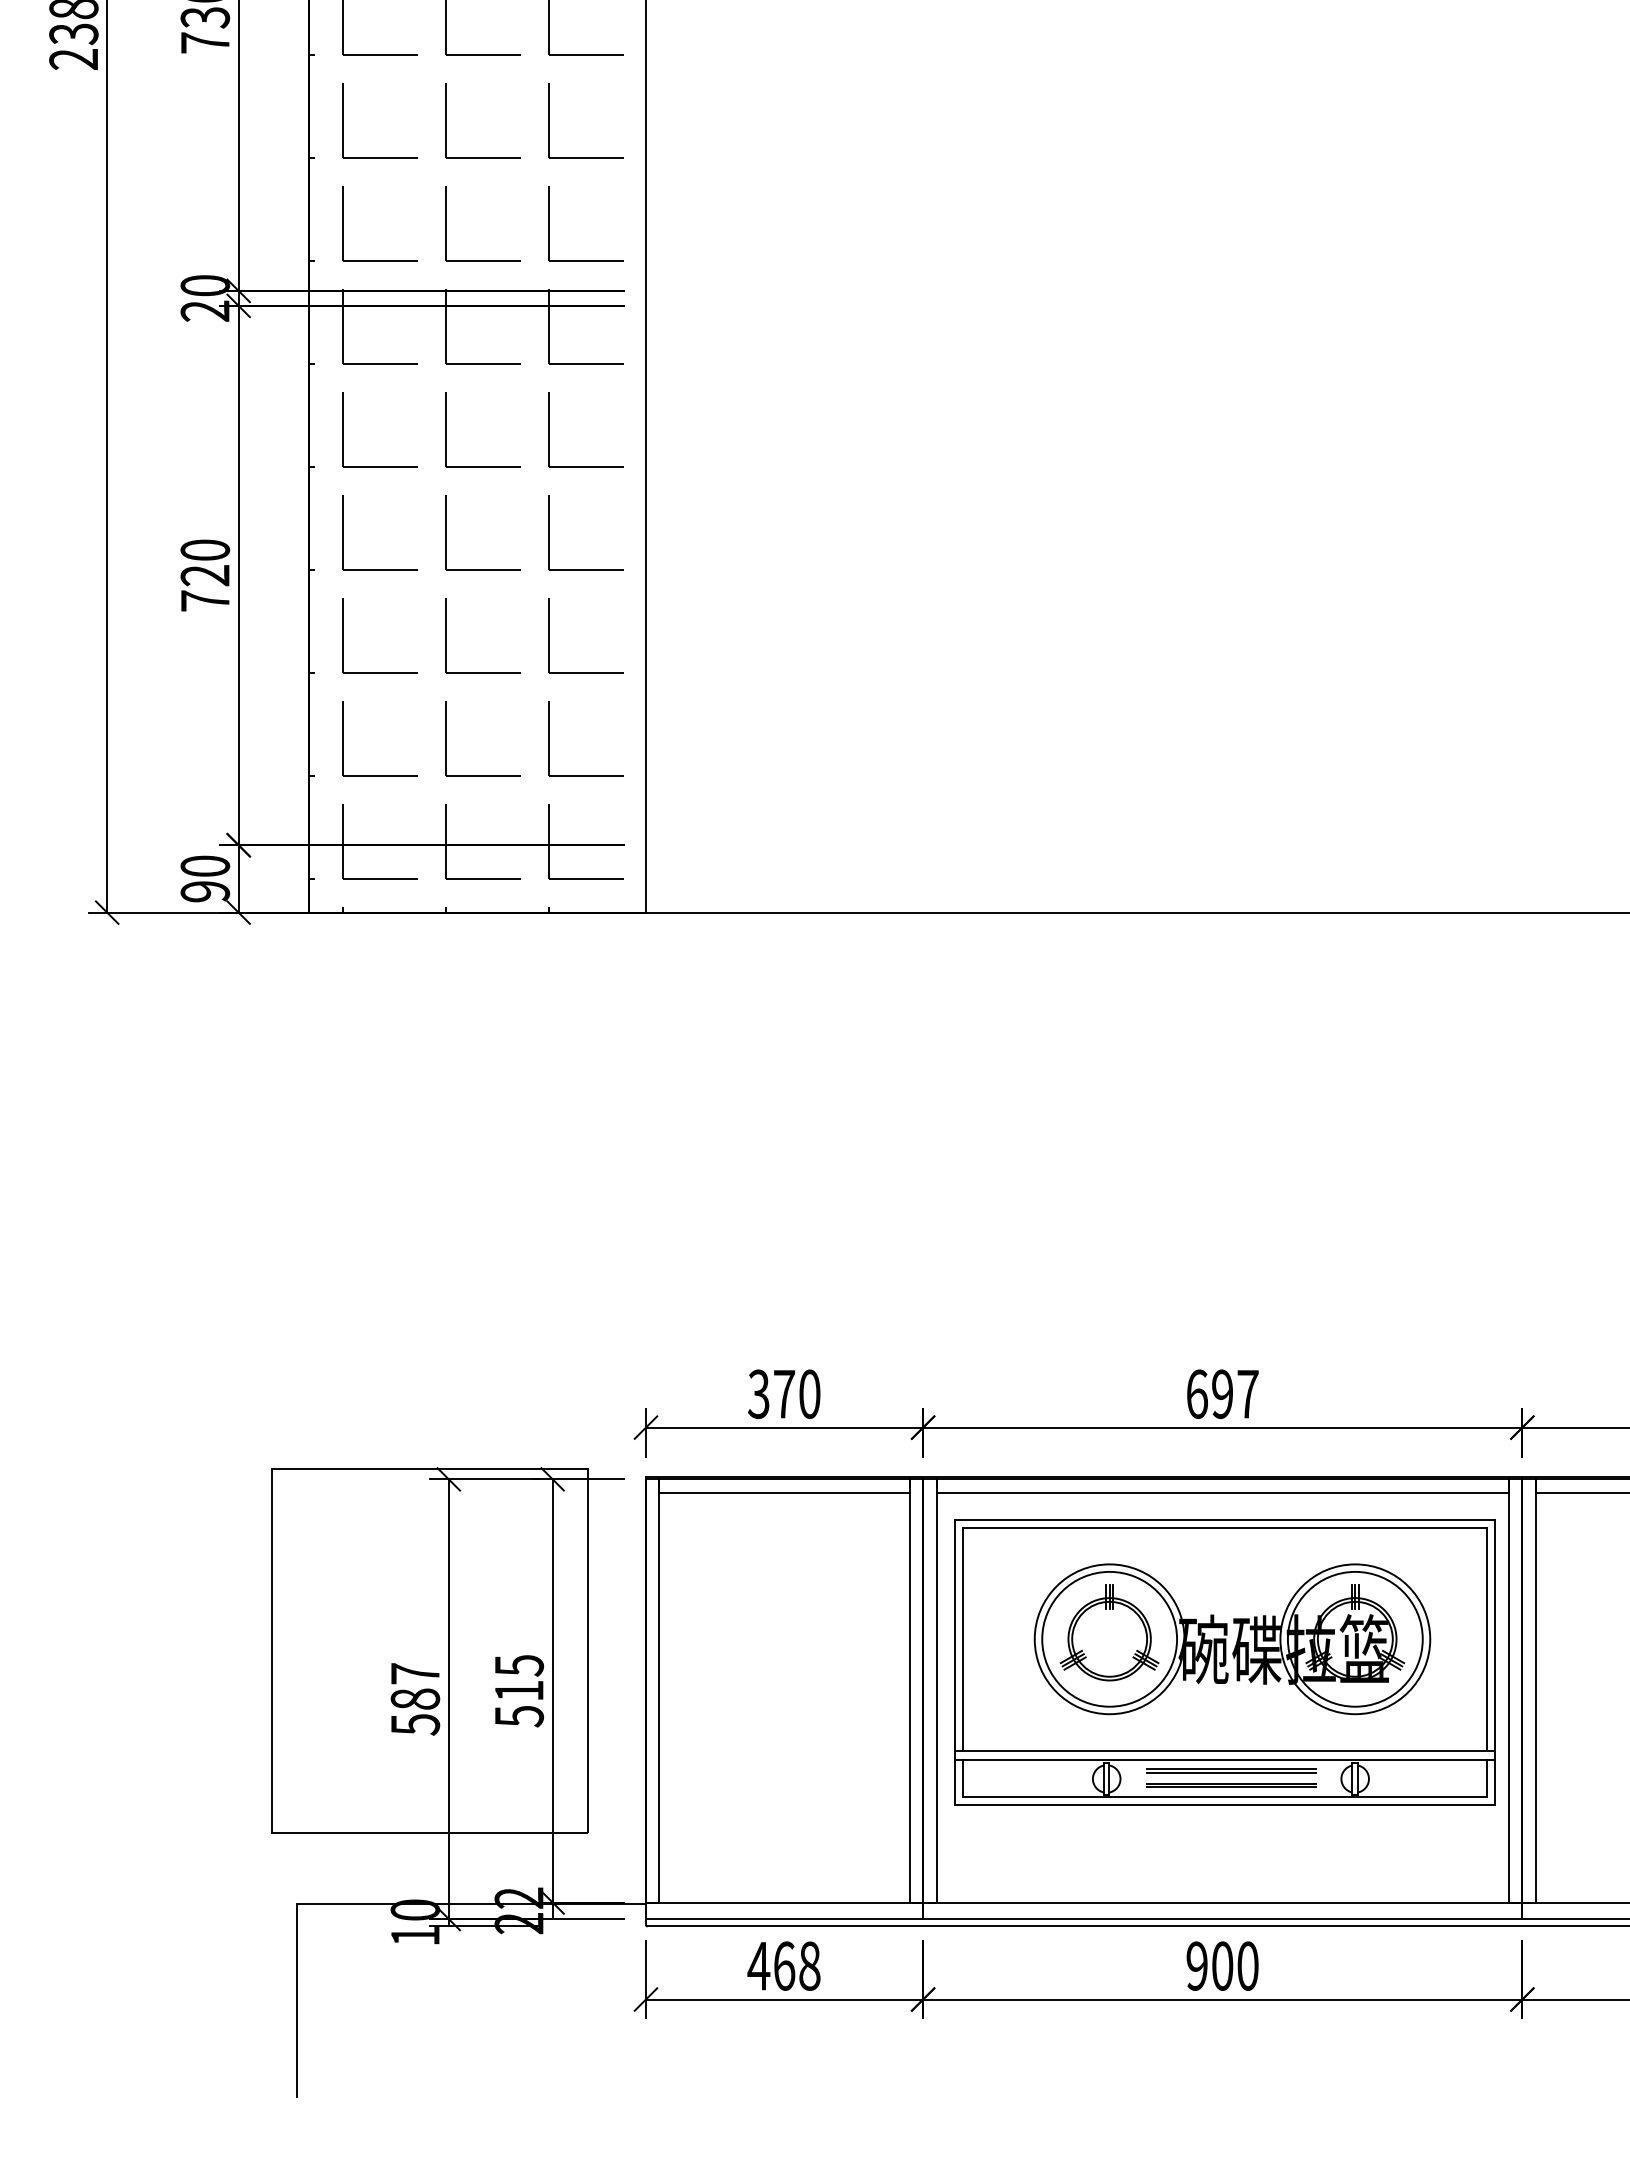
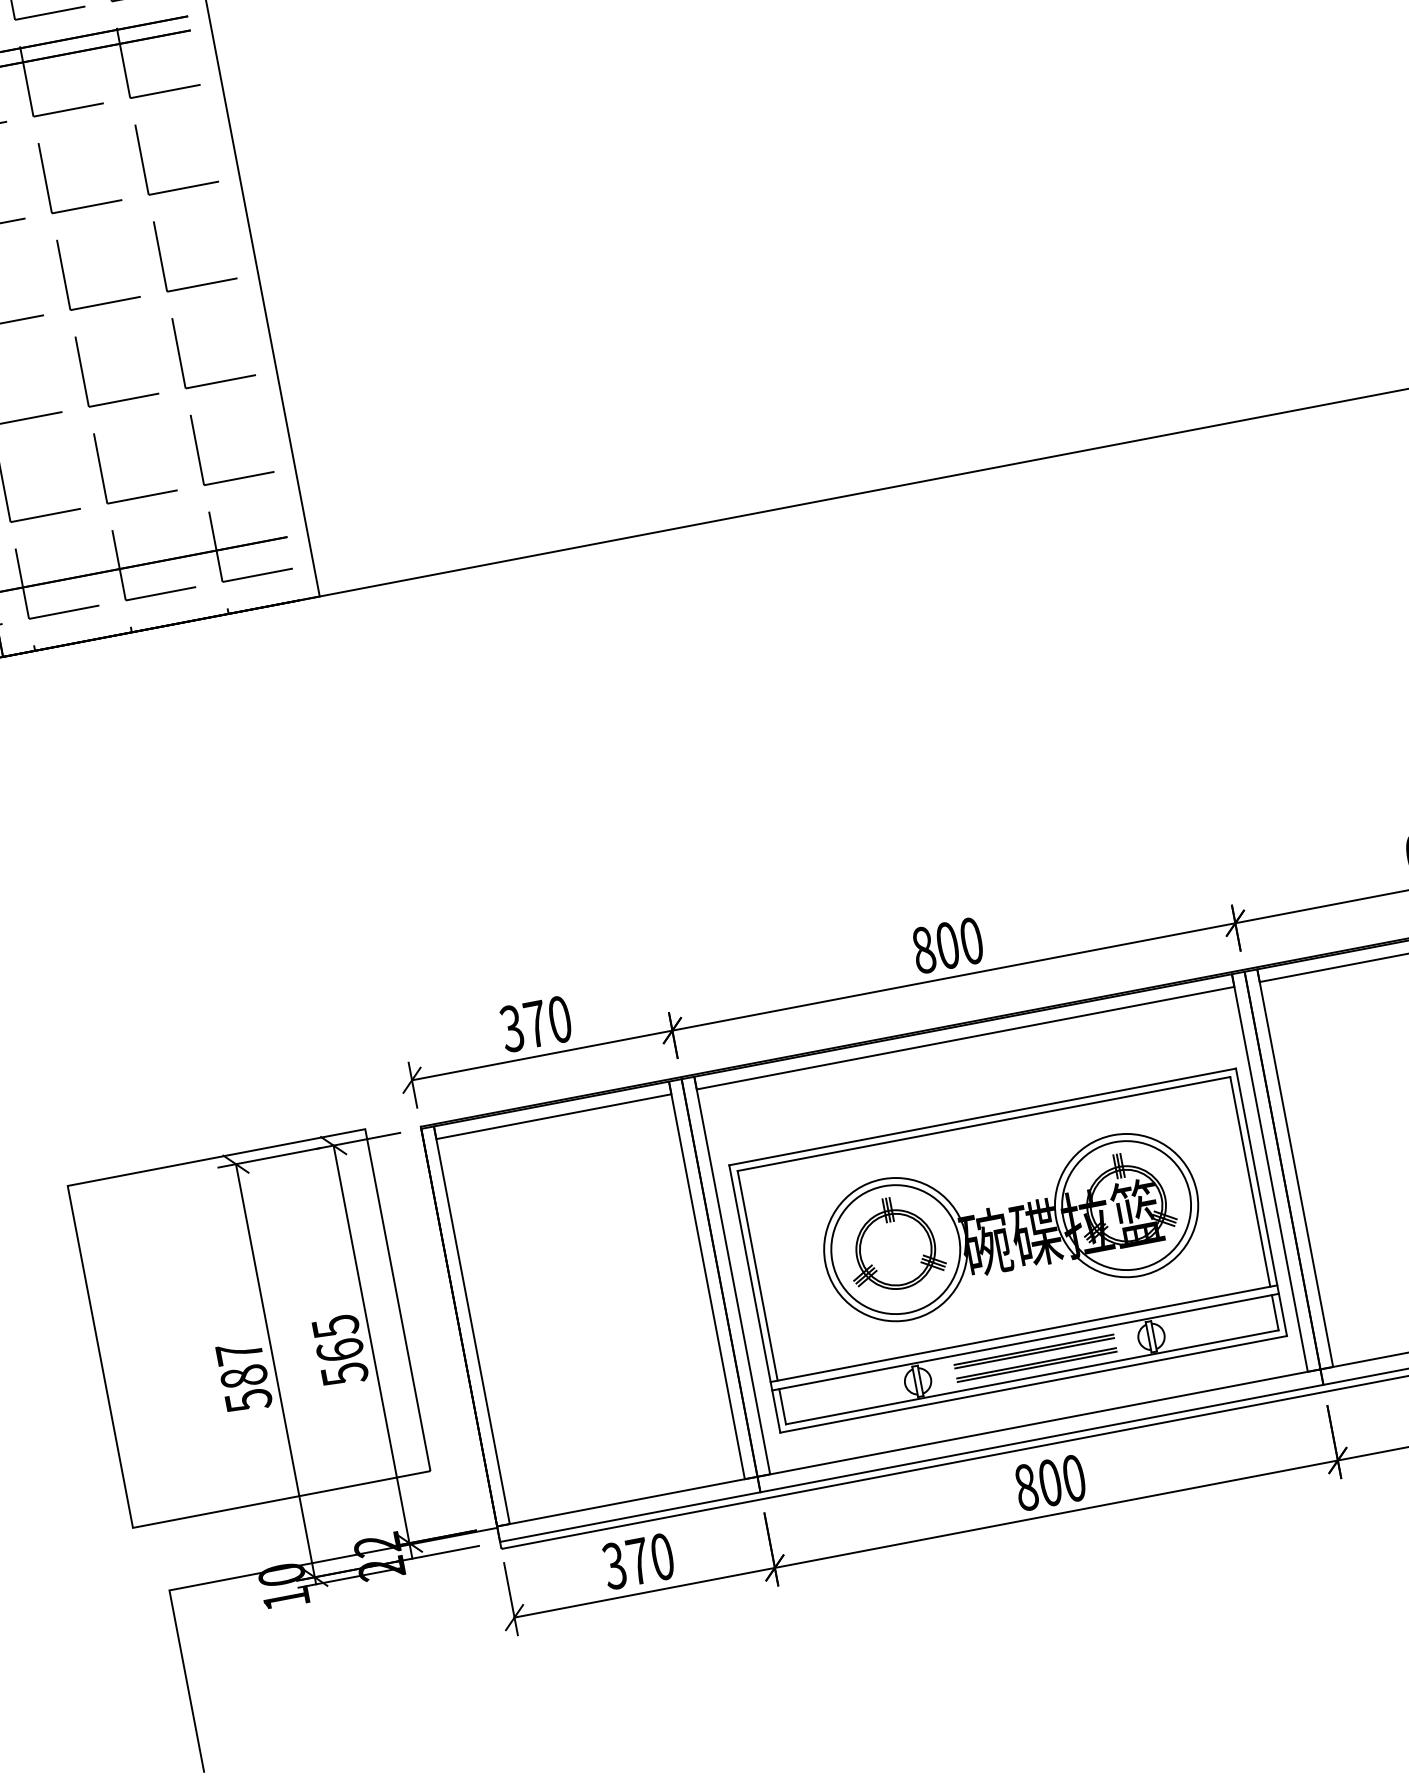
text: (1222, 1393) -> (947, 944), 697 -> 800
part: (1224, 1662) -> (1007, 1250), moved
text: (519, 1690) -> (340, 1349), 515 -> 565
text: (783, 1965) -> (637, 1560), 468 -> 370
text: (1196, 1965) -> (1025, 1486), 900 -> 800

